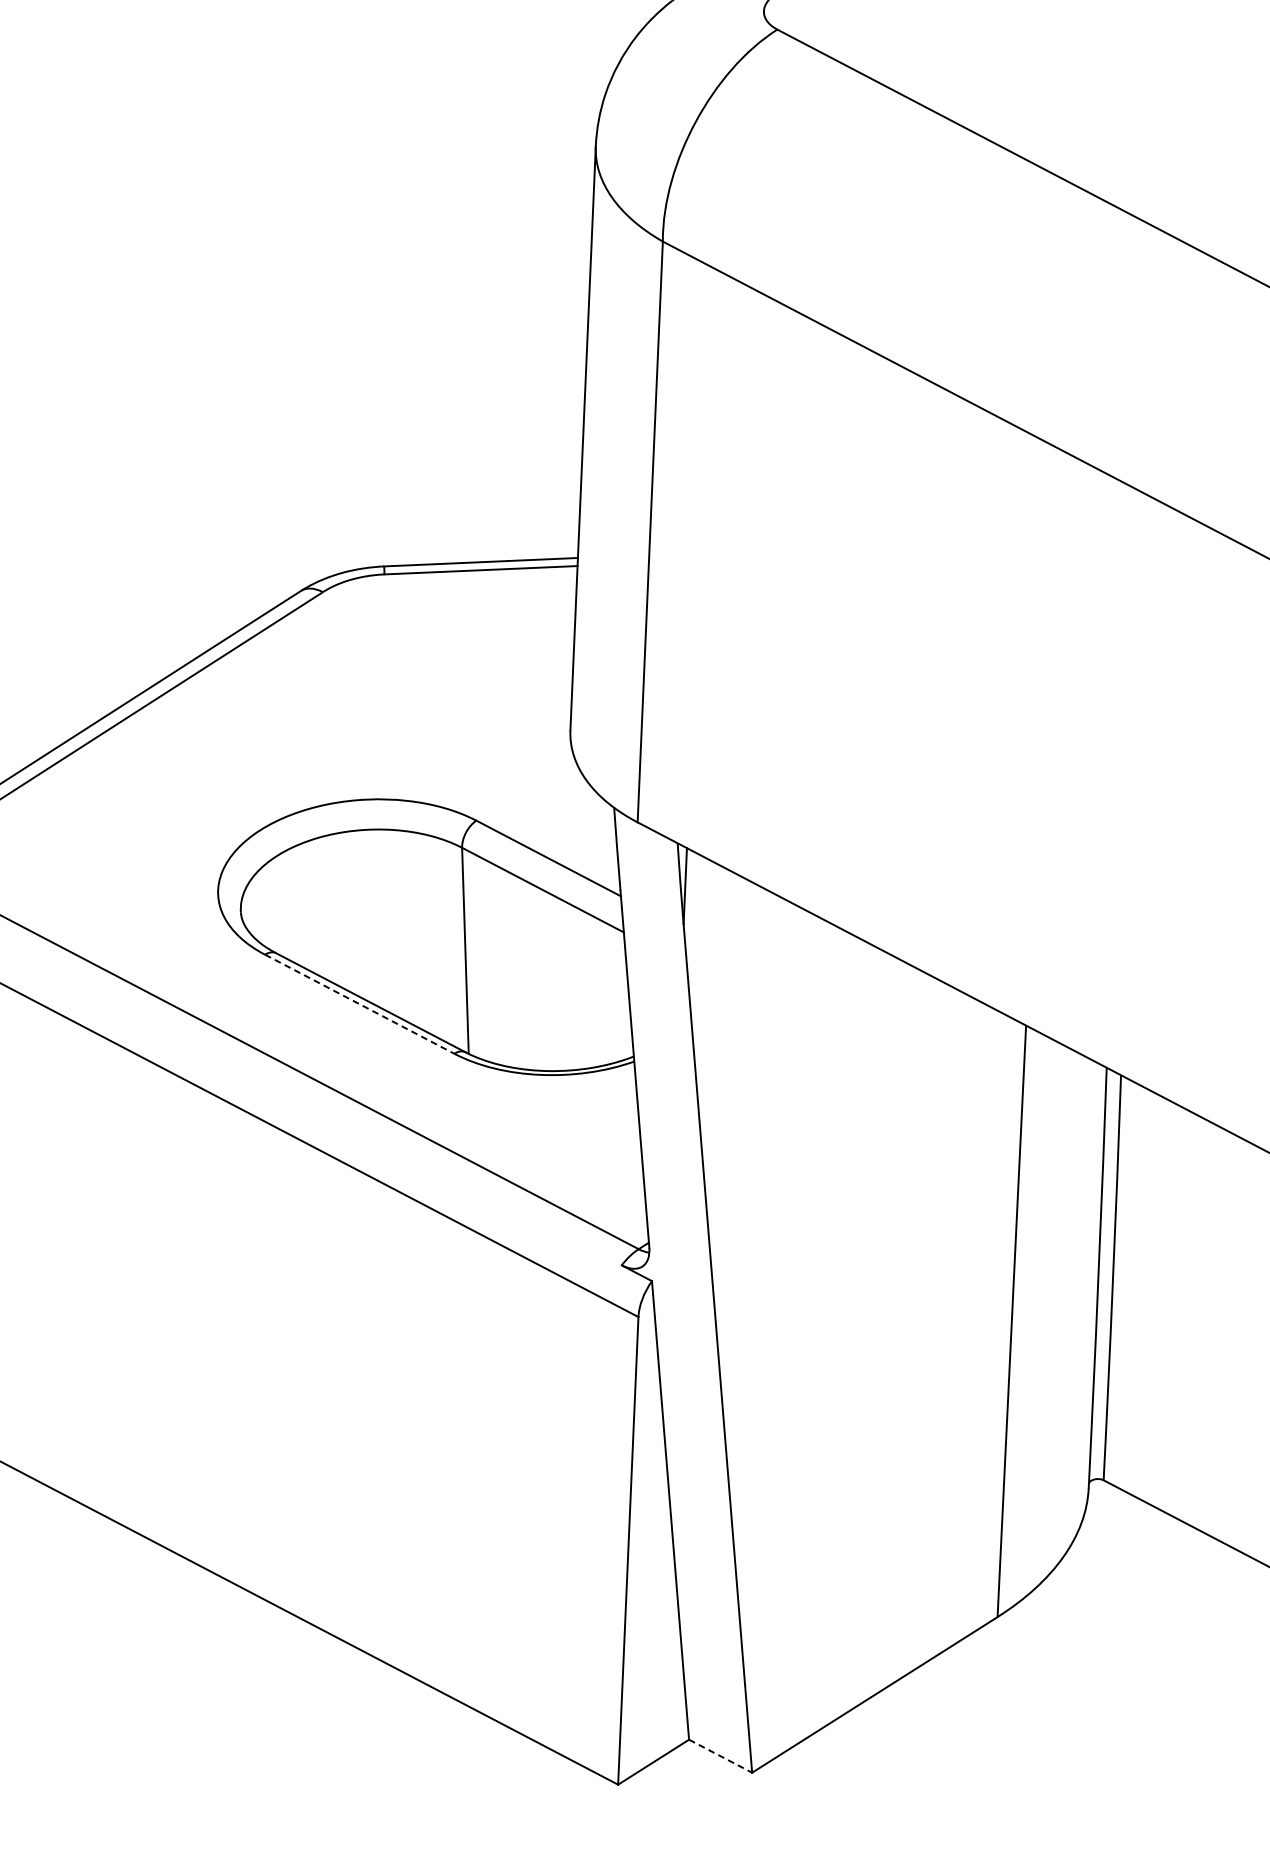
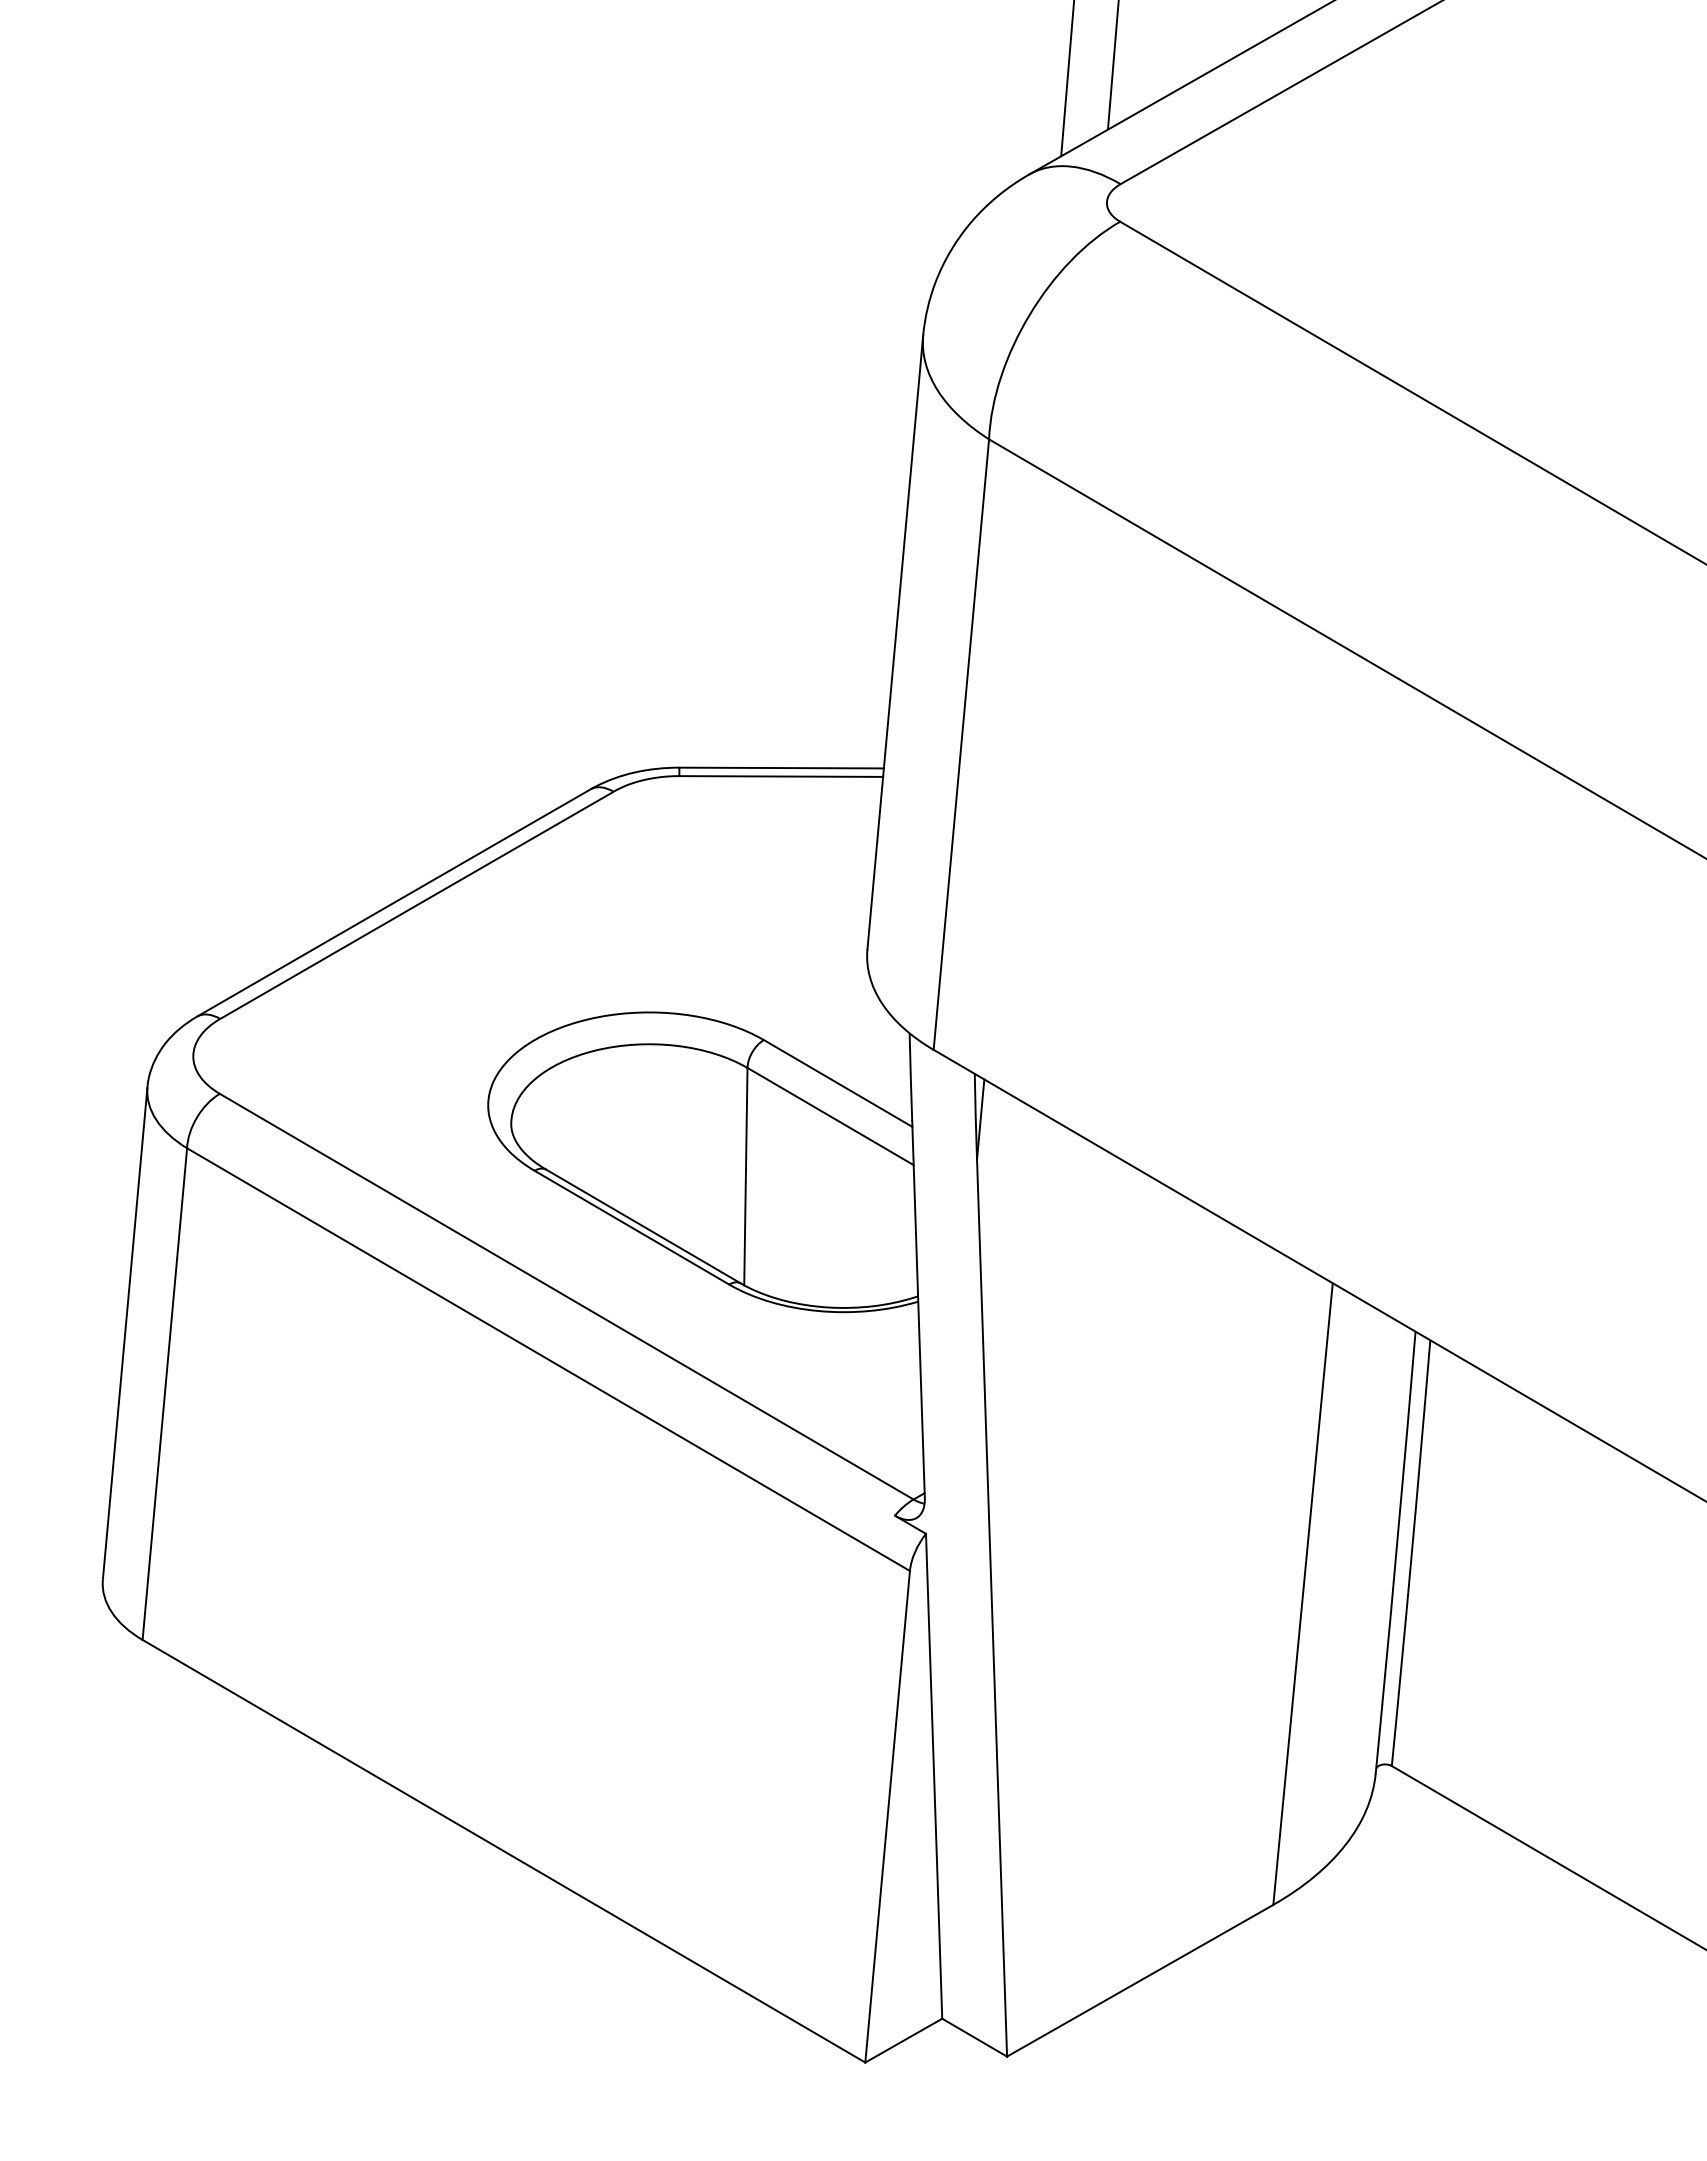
line: (359, 1004) -> (631, 1227), dashed -> solid
line: (720, 1756) -> (974, 2037), dashed -> solid

